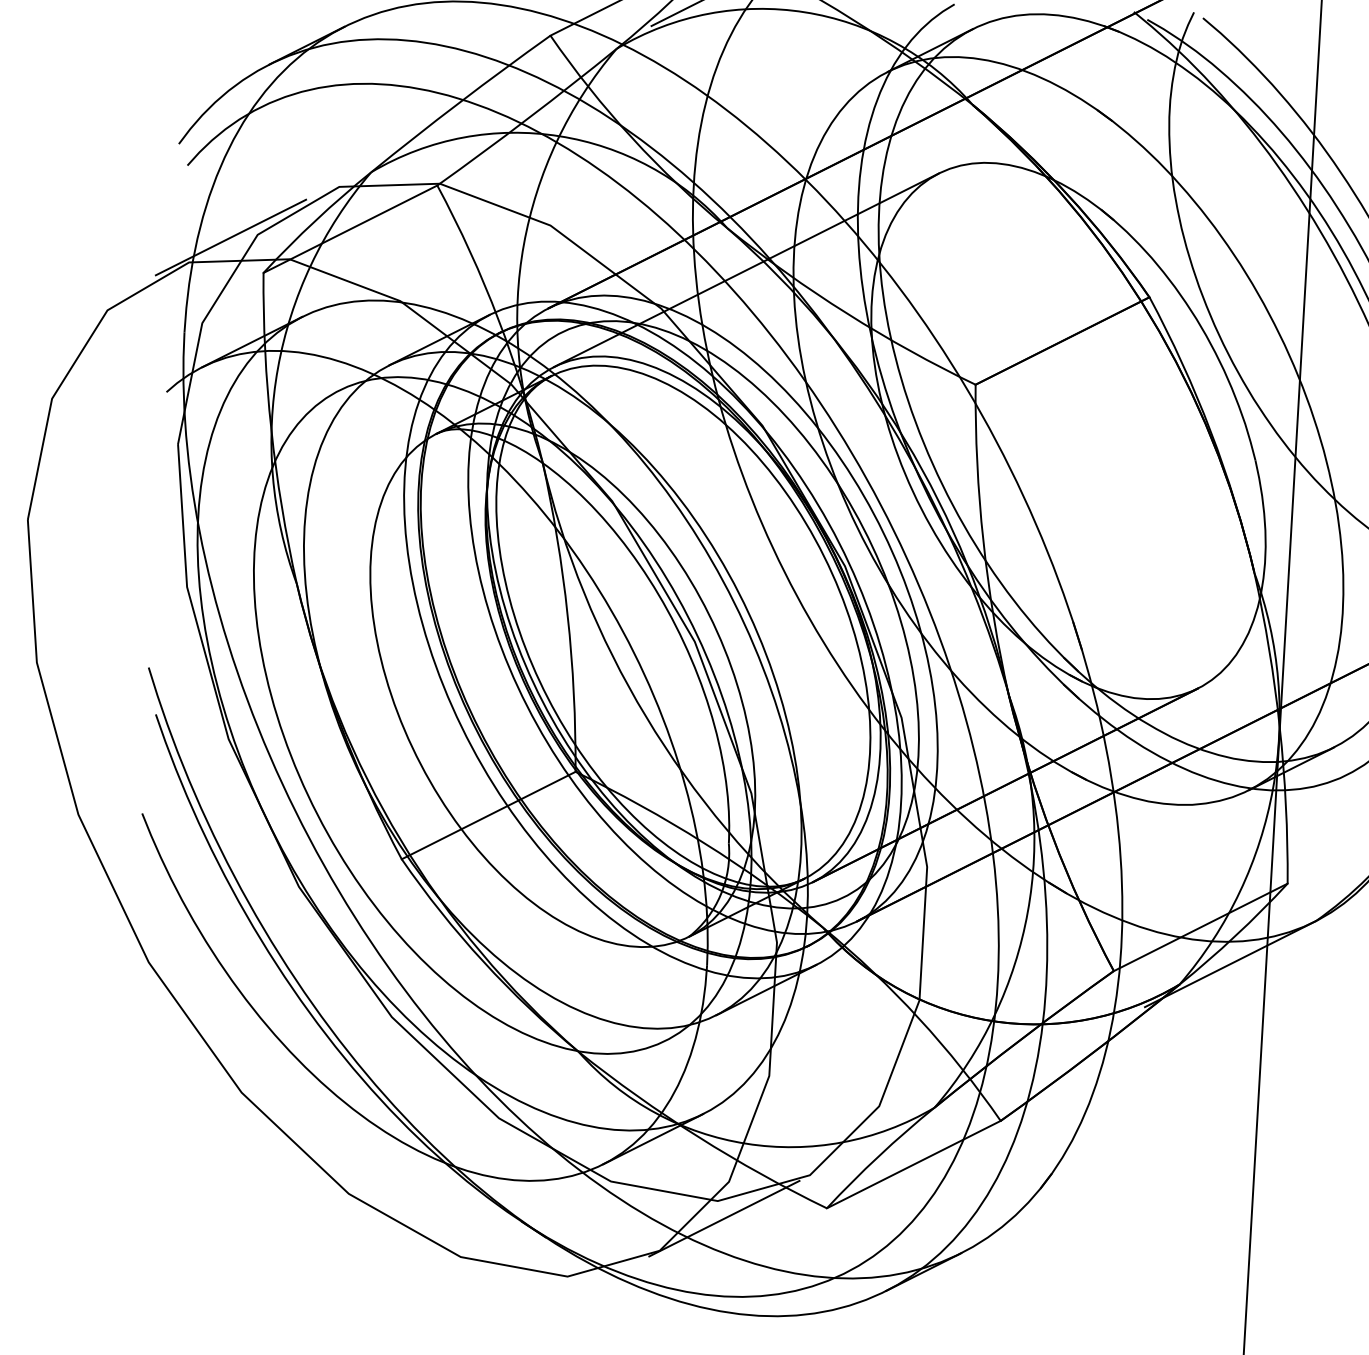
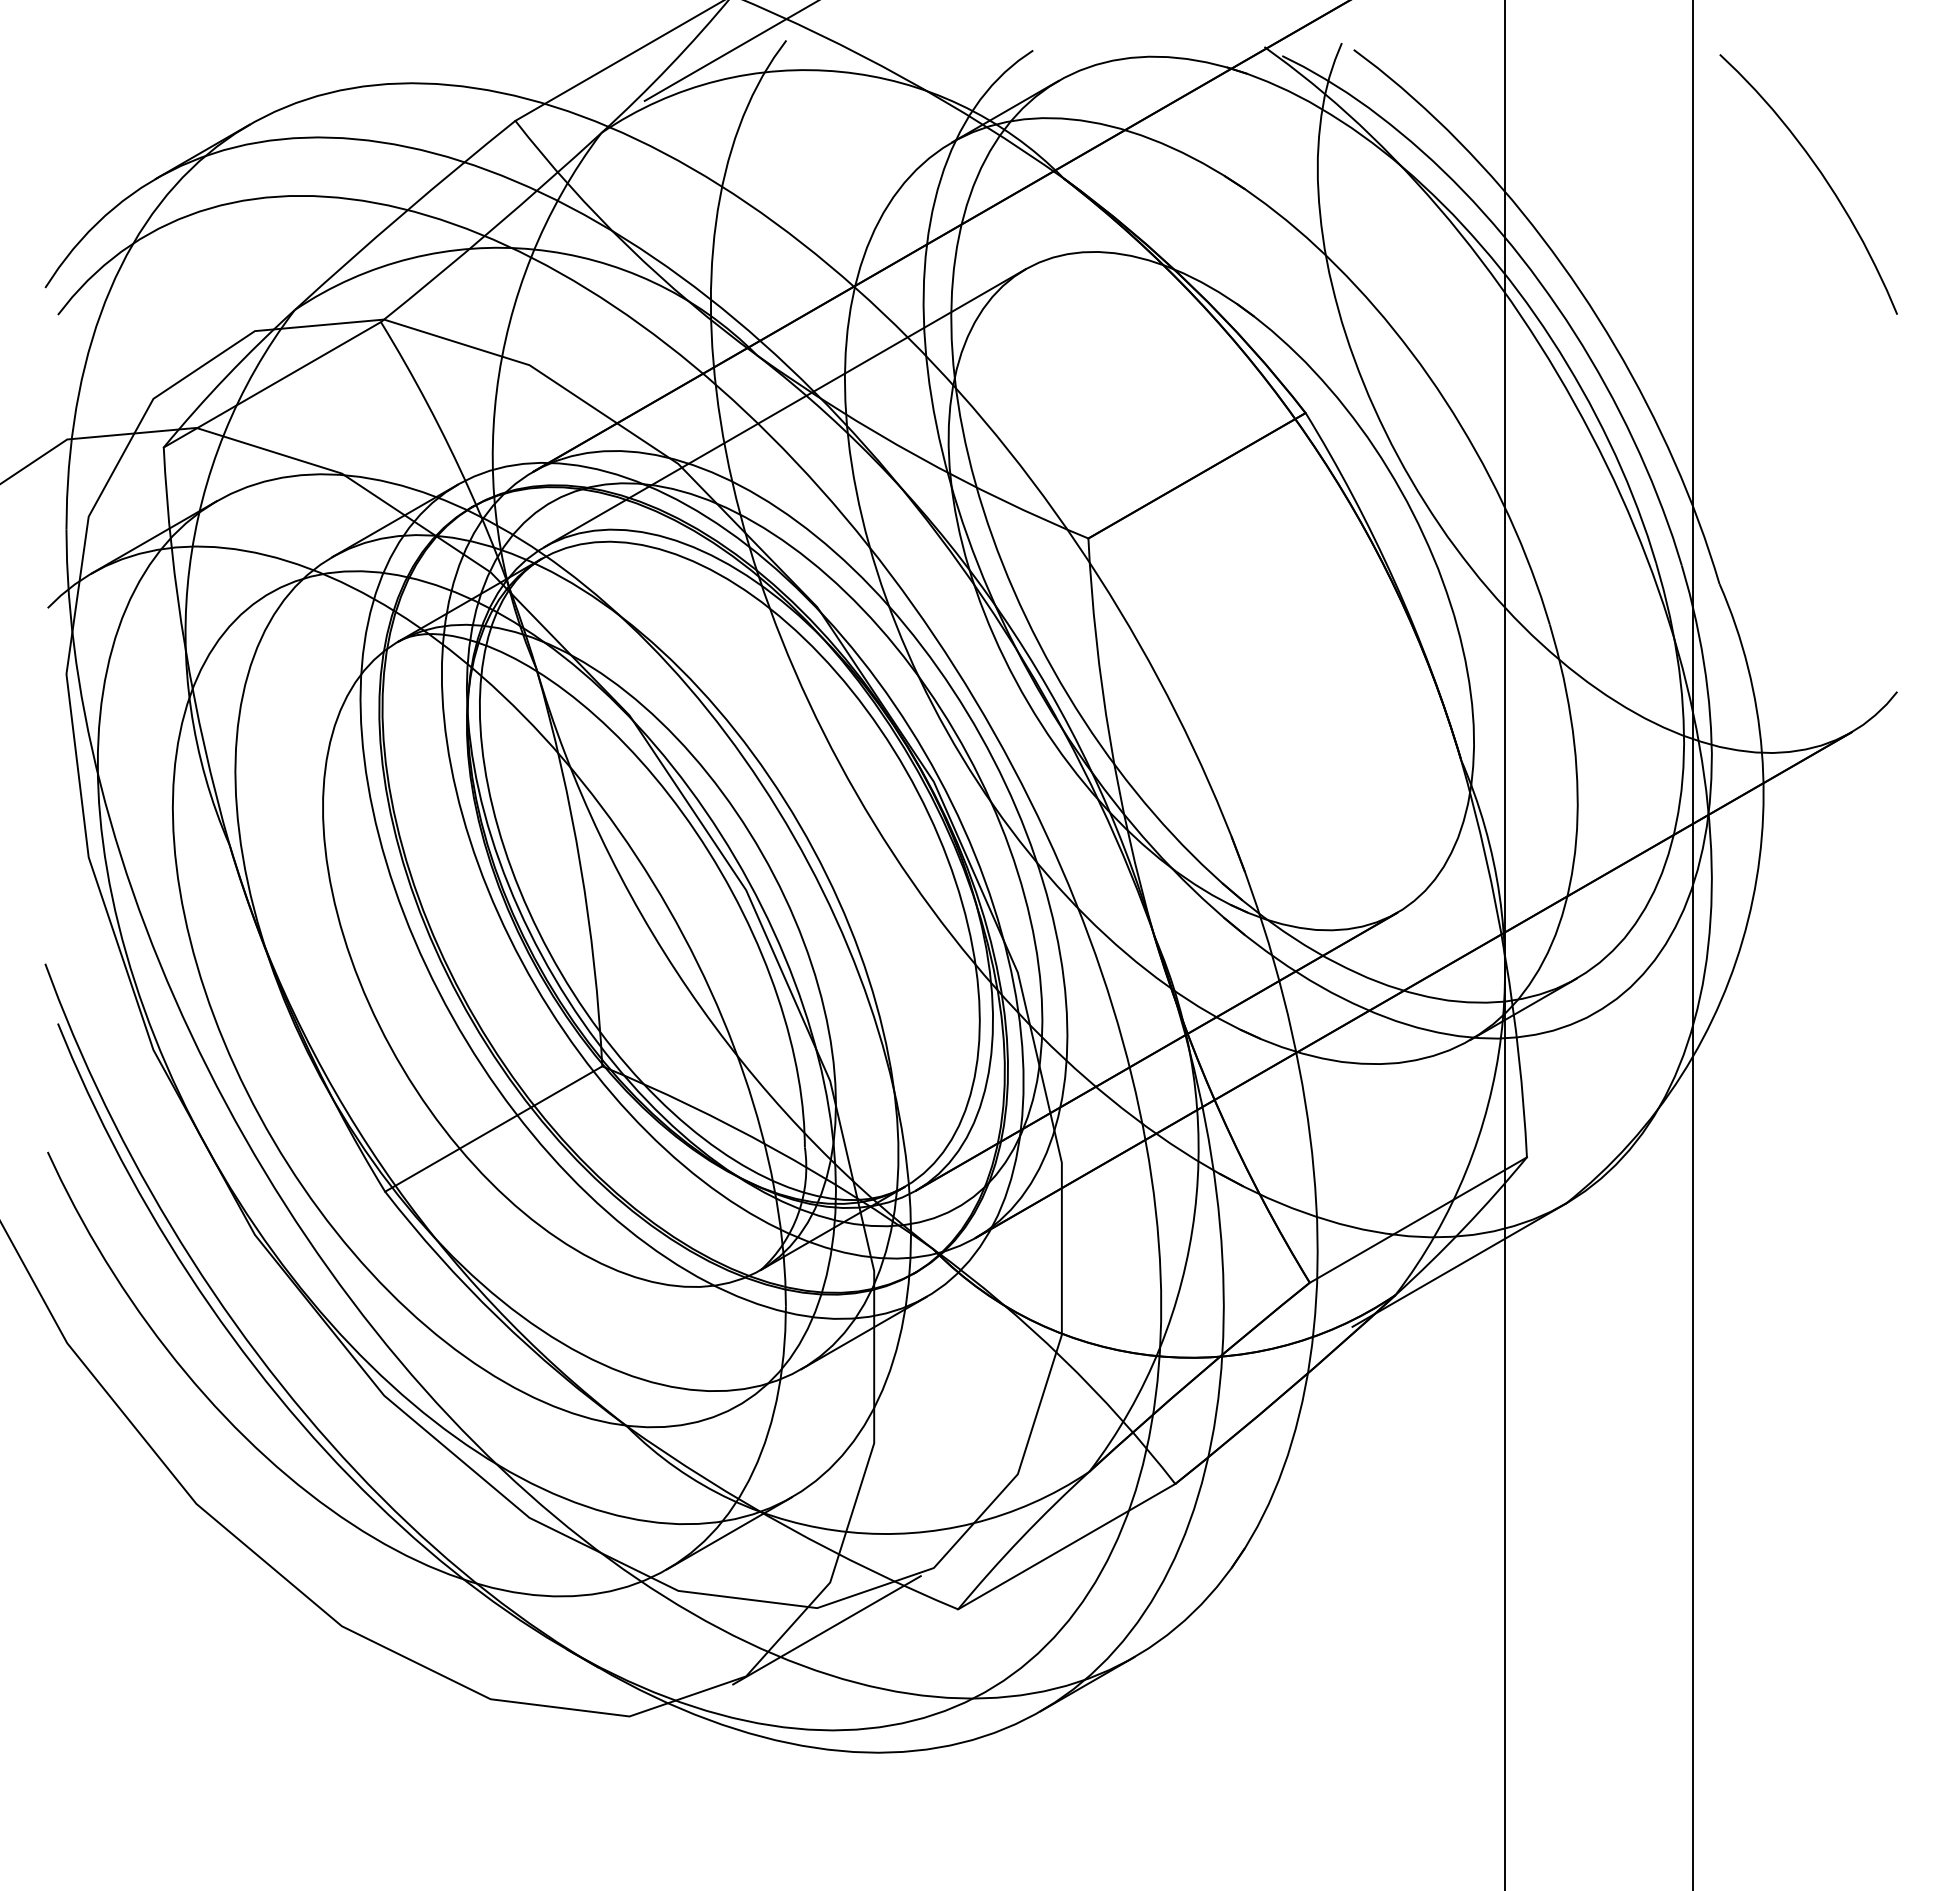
line: (231, 237) -> (119, 404), removed

